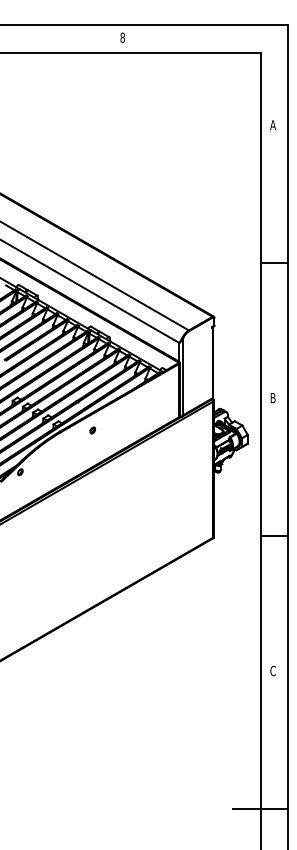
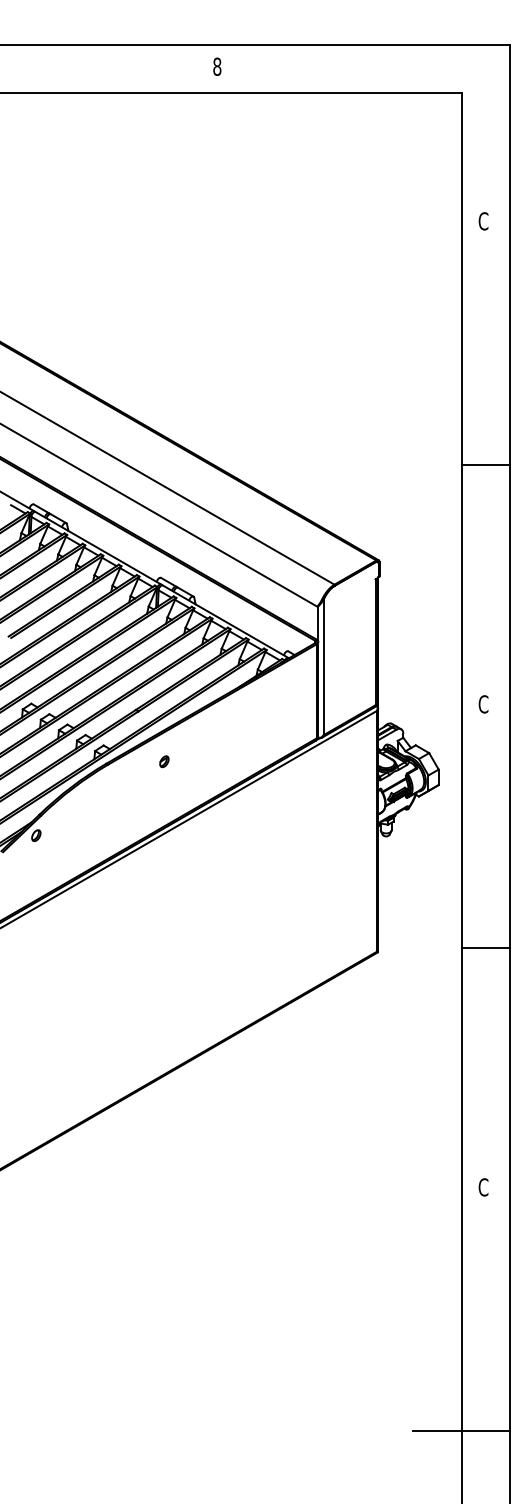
text: (272, 125) -> (482, 221), A -> C
text: (272, 397) -> (482, 703), B -> C

